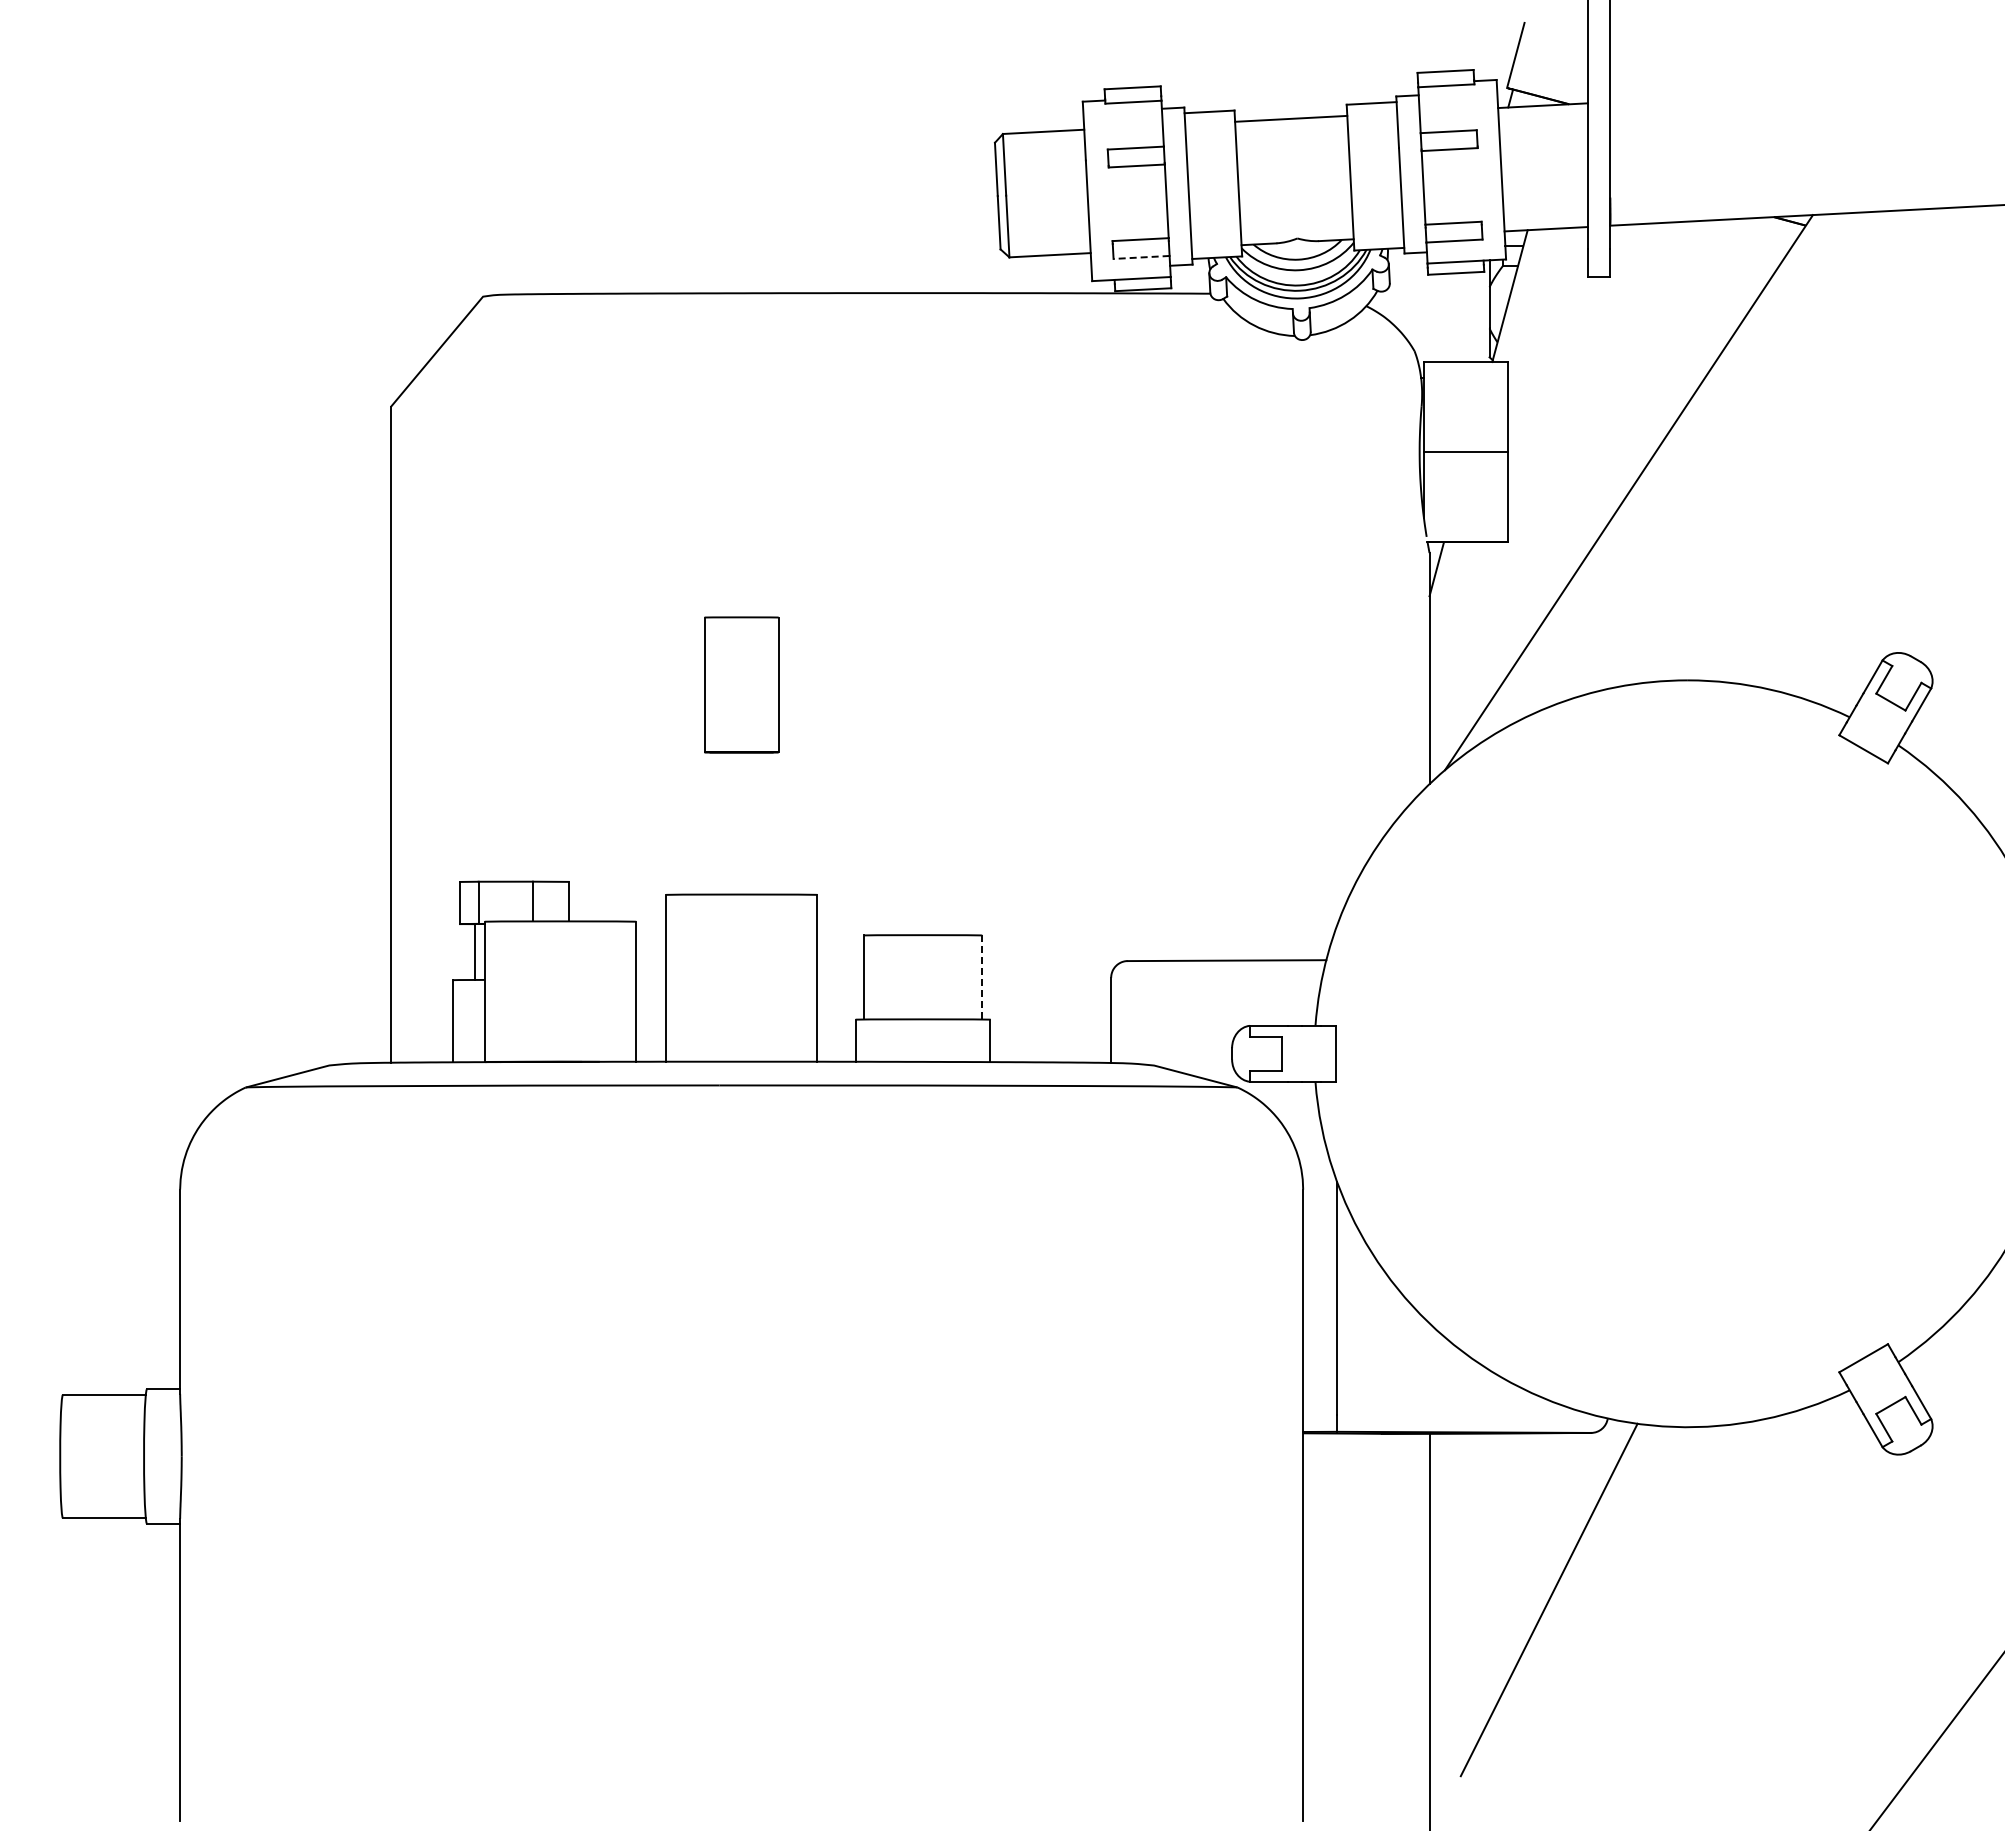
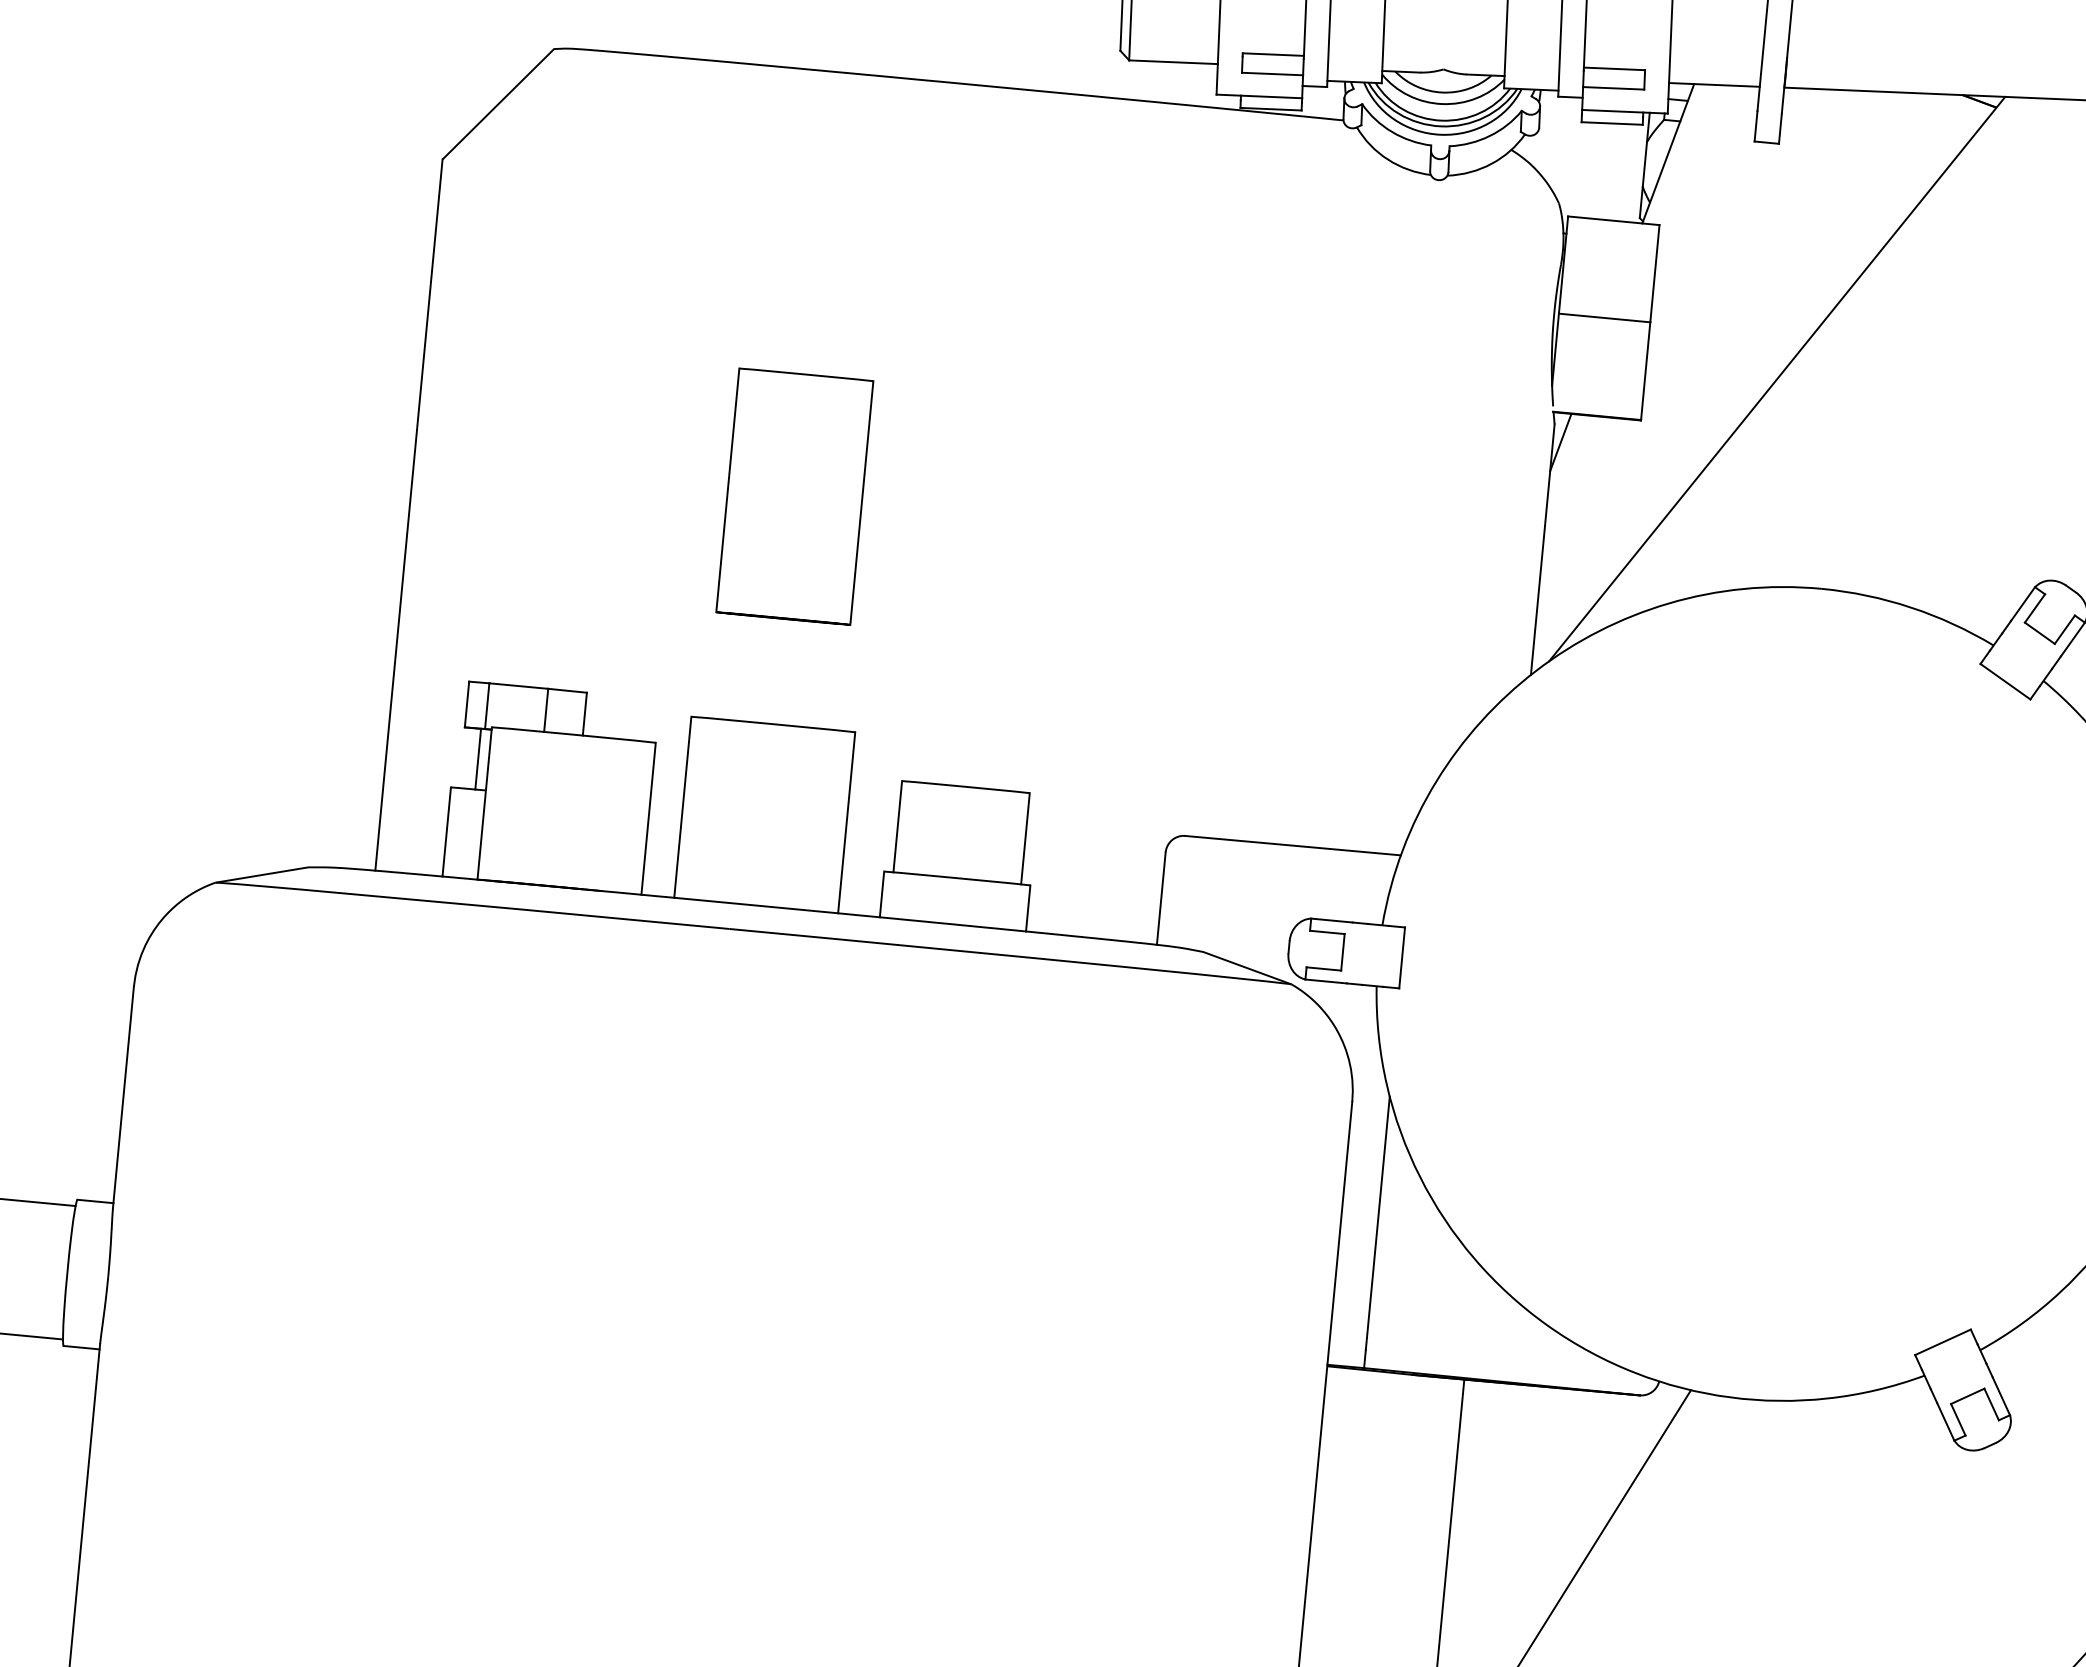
line: (1141, 257) -> (1272, 74), dashed -> solid
part: (741, 684) -> (794, 496), size x1.67
line: (981, 976) -> (1025, 837), dashed -> solid

